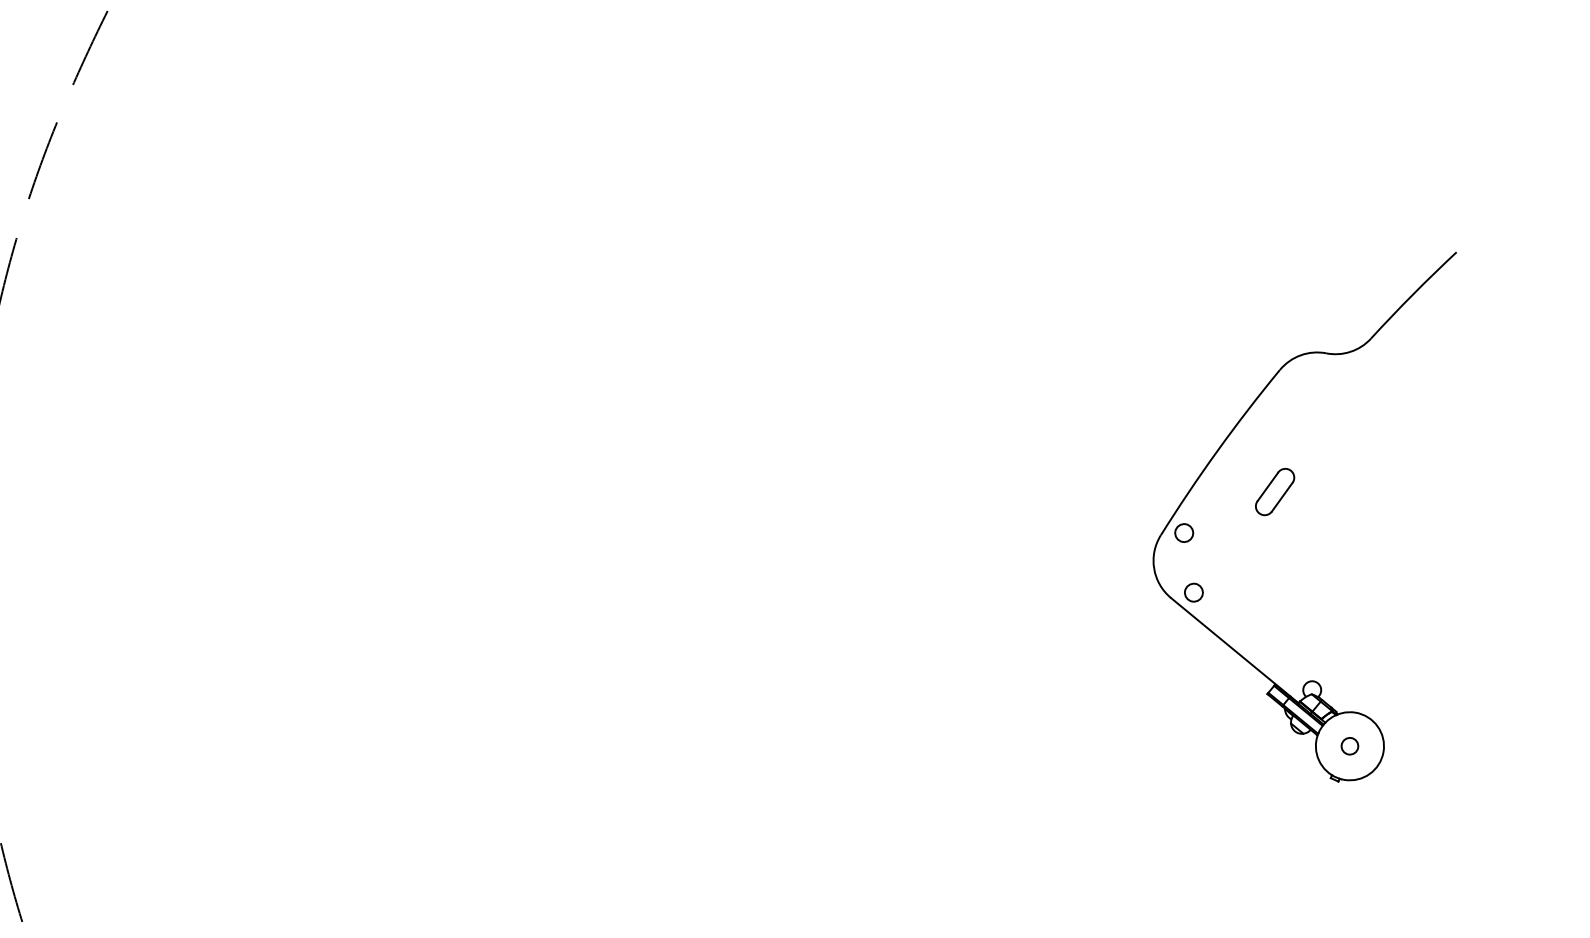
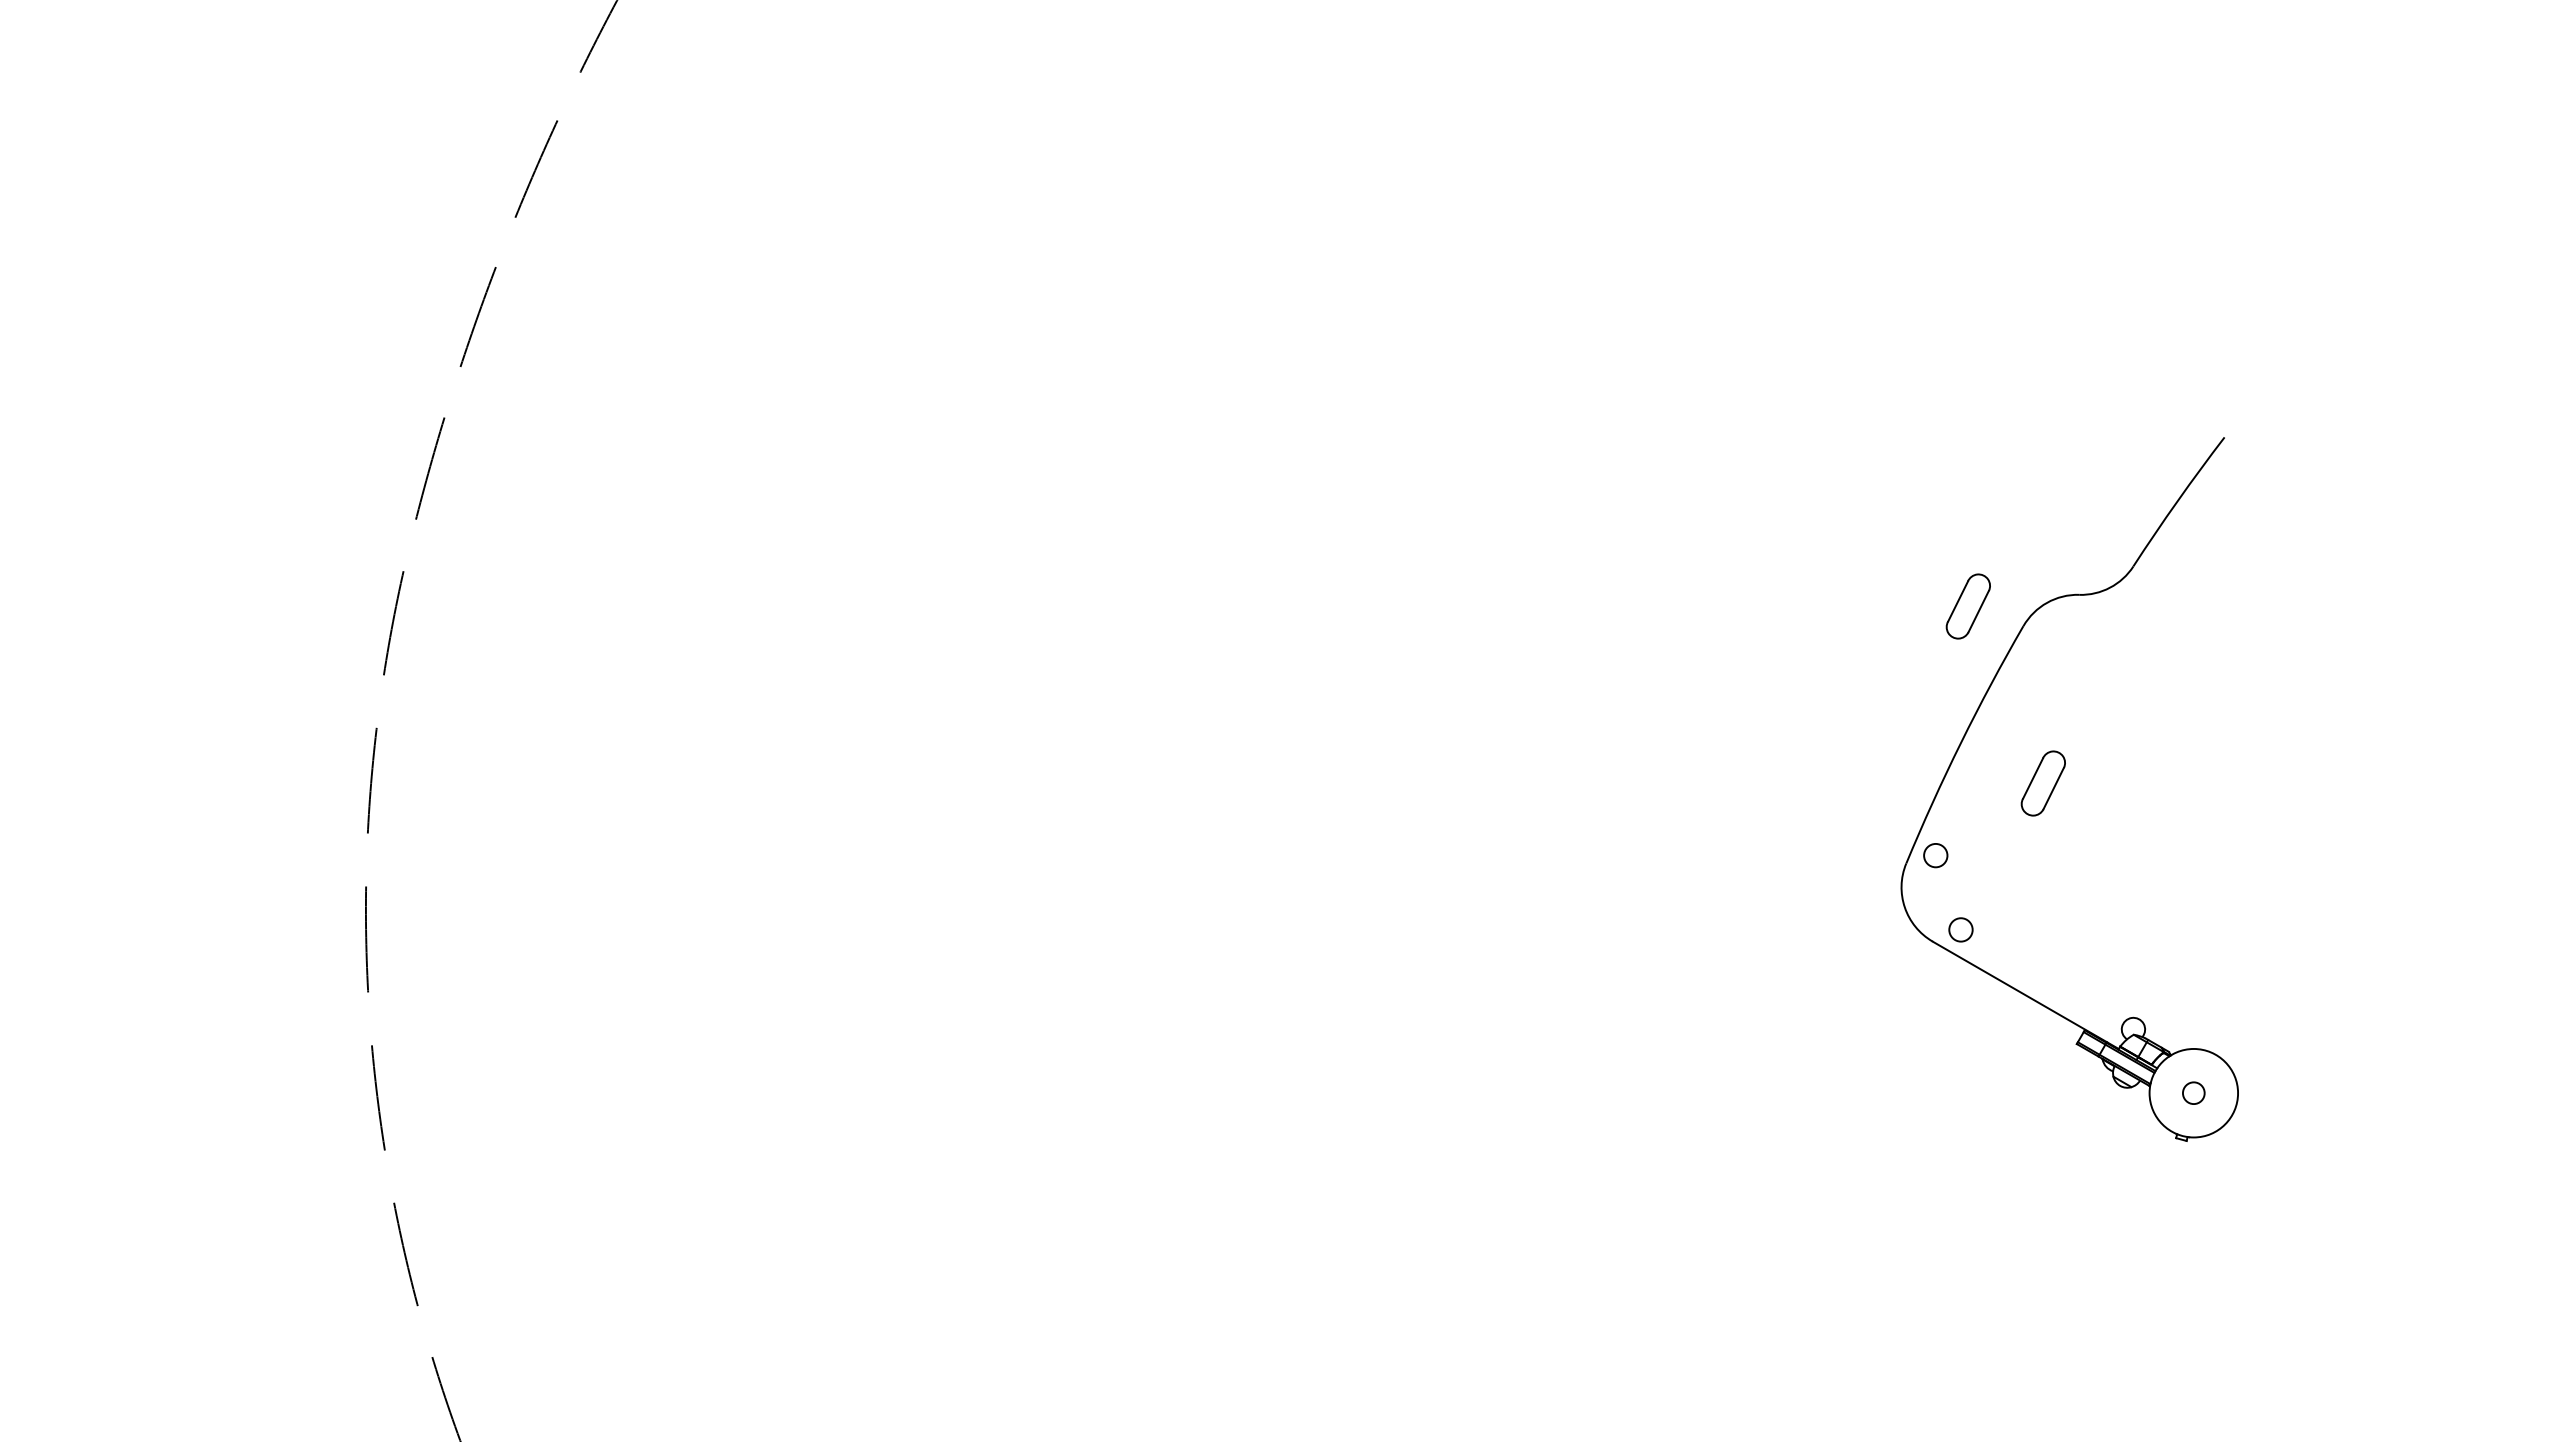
part: (1239, 347) -> (1967, 606), added

